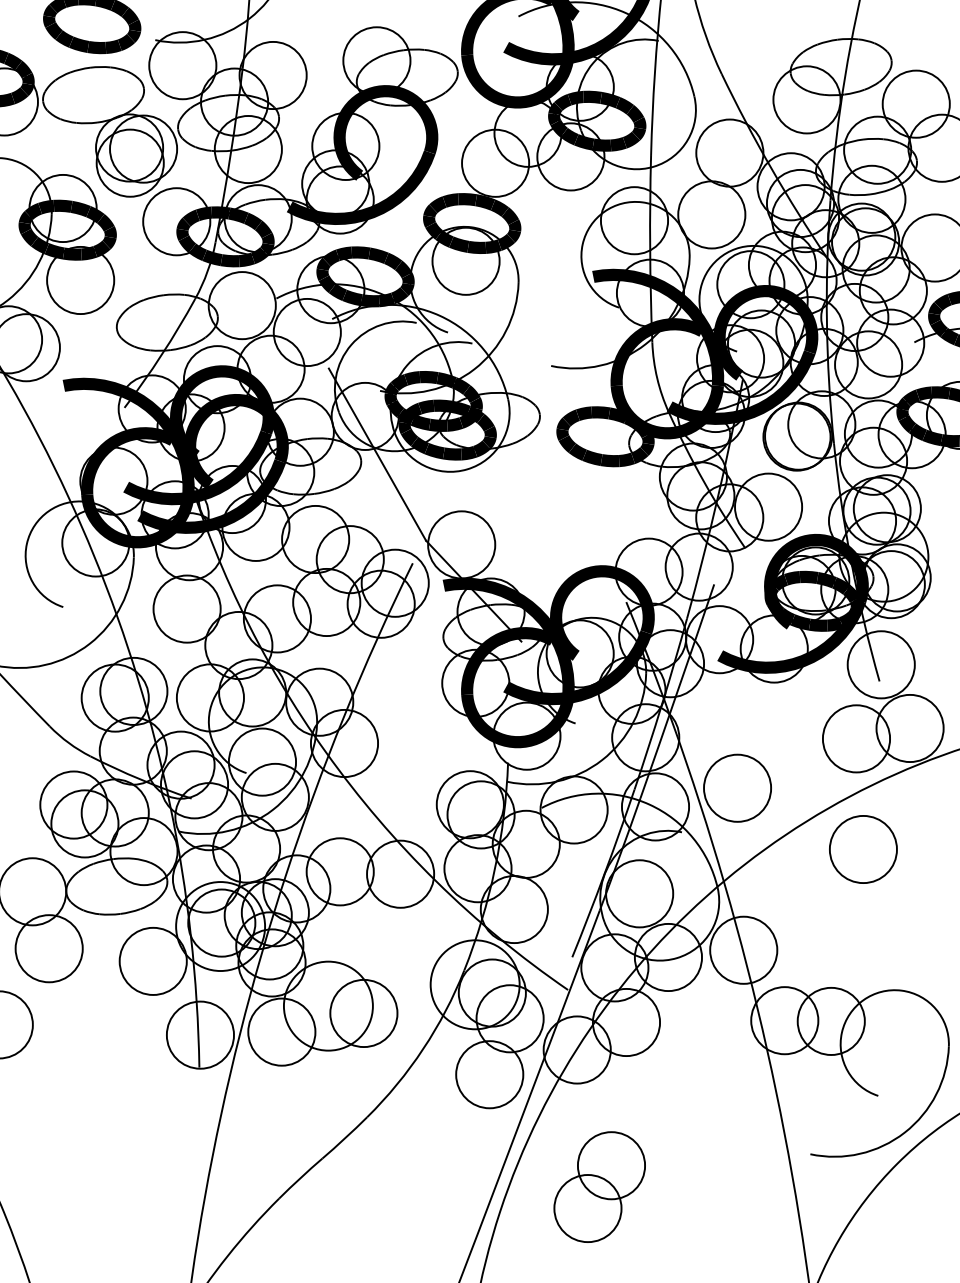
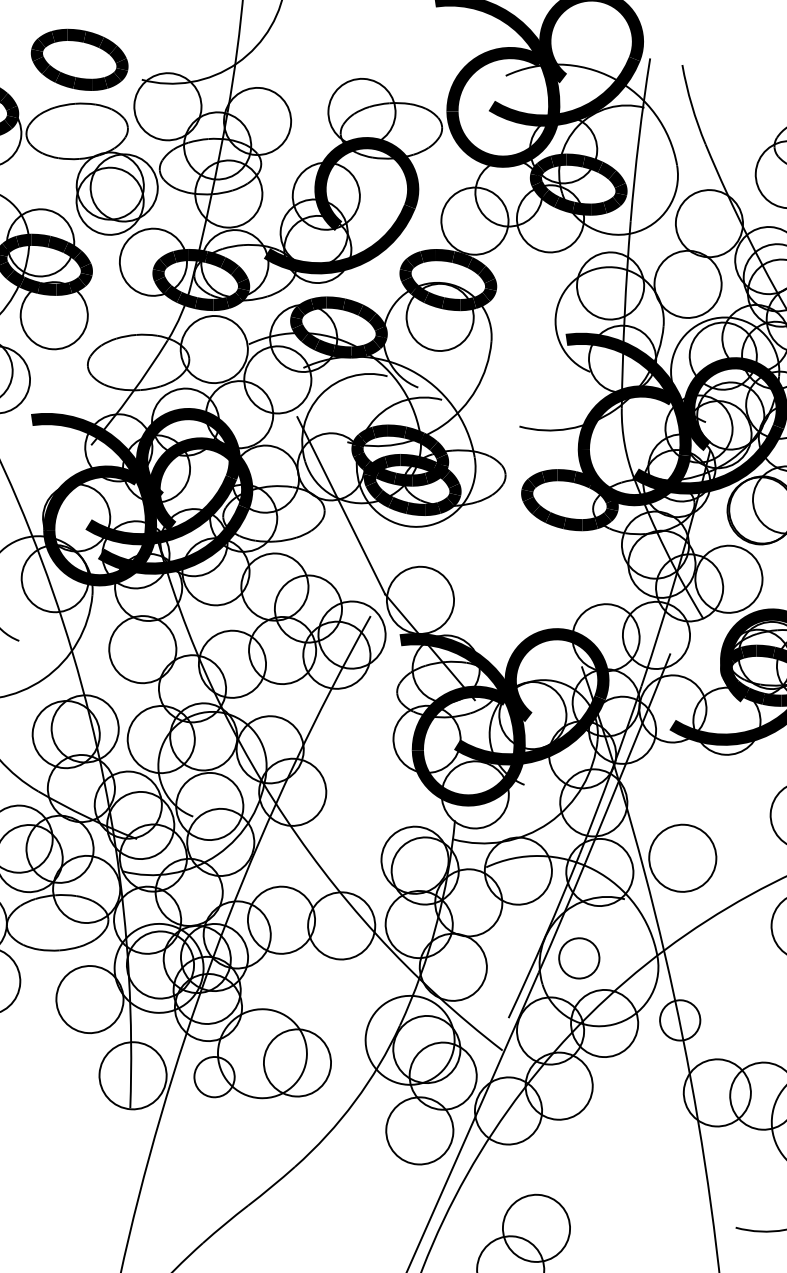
circle: (639, 893) -> (579, 958), size x0.6
circle: (743, 949) -> (679, 1019), size x0.6
circle: (281, 1031) -> (214, 1076), size x0.6

